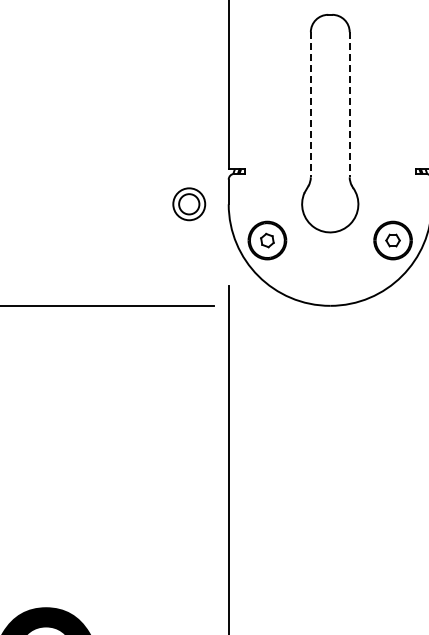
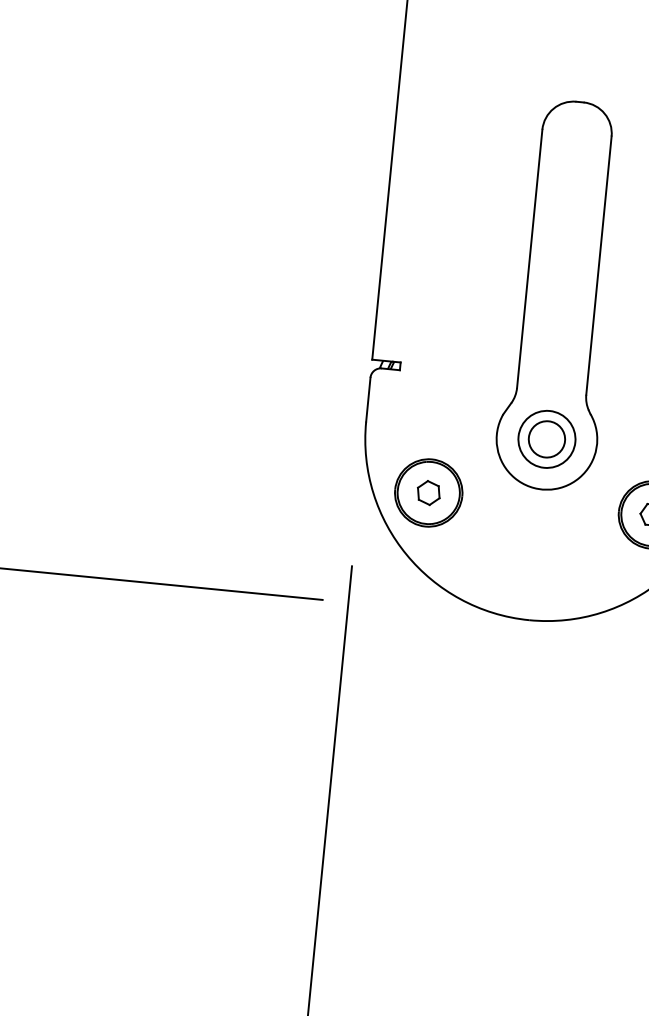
line: (310, 104) -> (529, 258), dashed -> solid
line: (349, 104) -> (598, 265), dashed -> solid
part: (189, 204) -> (547, 439), moved

